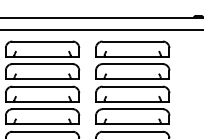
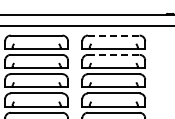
line: (132, 41) -> (113, 35), solid -> dashed
line: (132, 63) -> (113, 54), solid -> dashed

